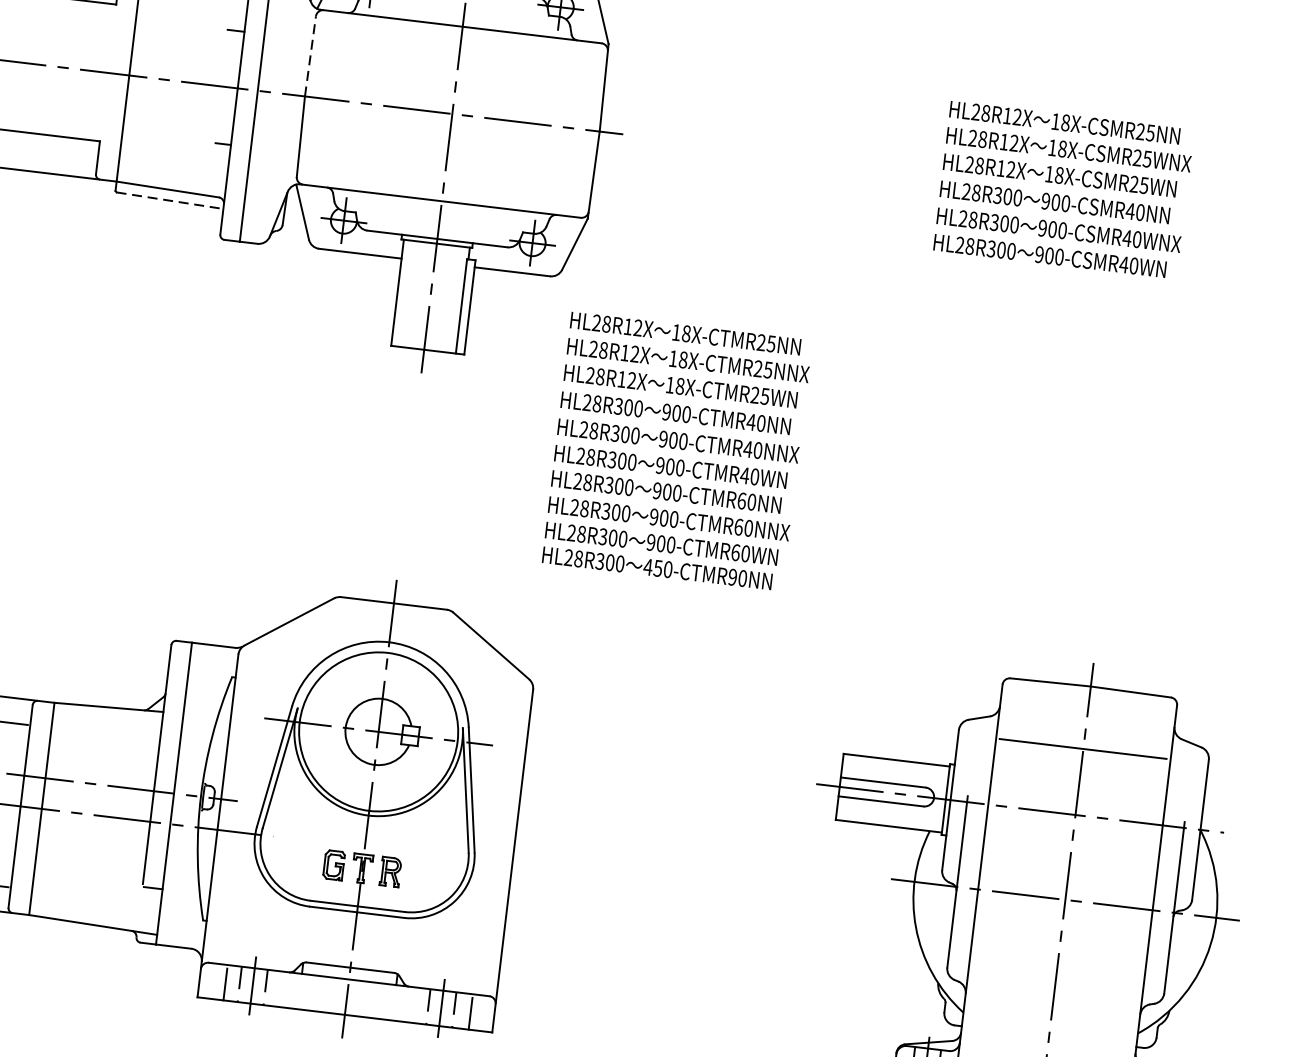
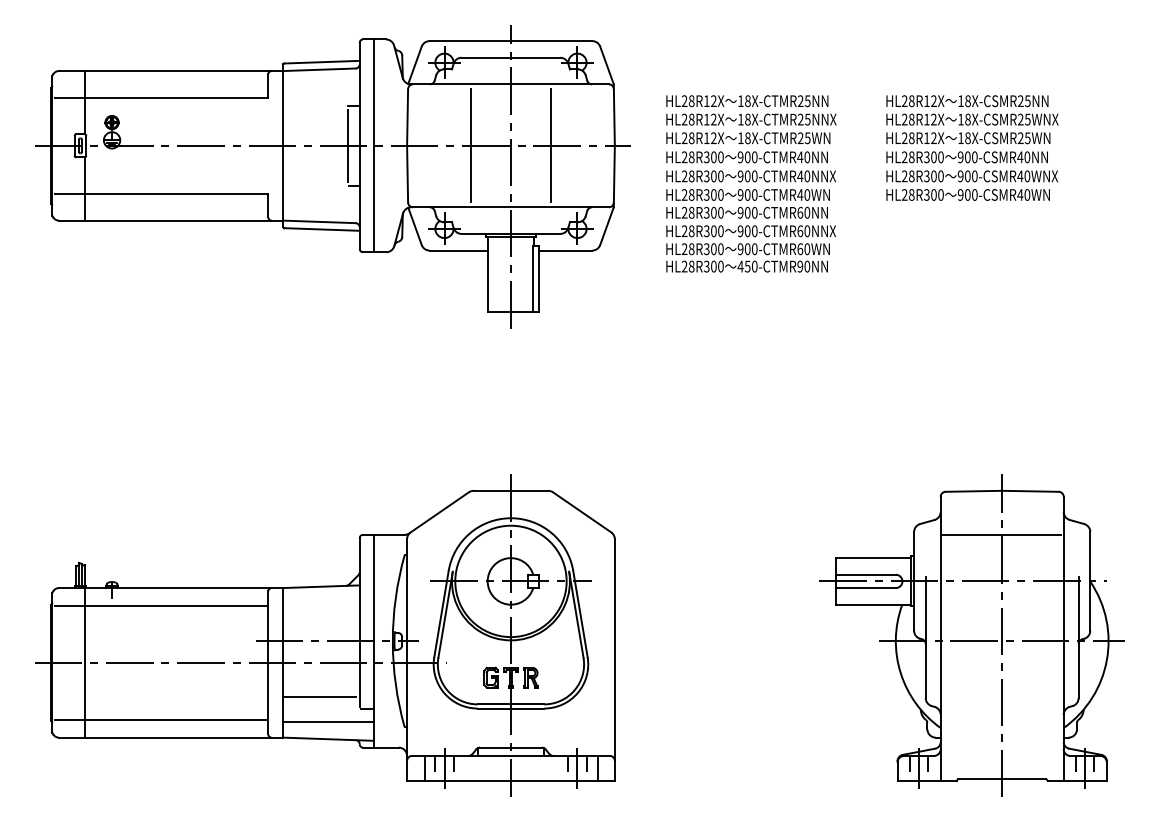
line: (310, 56) -> (407, 117), dashed -> solid
line: (220, 85) -> (347, 145), added
line: (396, 106) -> (471, 145), added
line: (508, 120) -> (550, 145), added
text: (1064, 189) -> (972, 147), moved
line: (169, 200) -> (321, 229), dashed -> solid
text: (677, 451) -> (751, 183), moved
line: (87, 862) -> (319, 696), added
line: (96, 899) -> (328, 721), added

